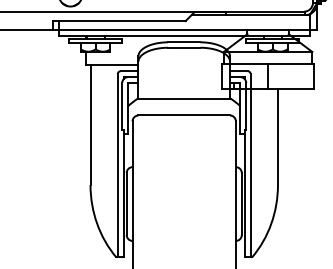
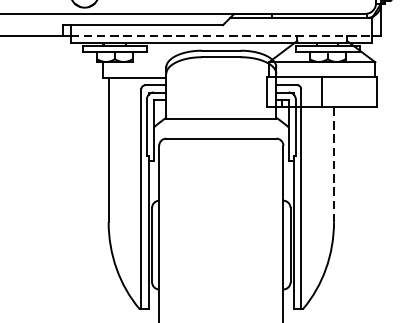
line: (184, 29) -> (221, 35), solid -> dashed
line: (277, 136) -> (333, 163), solid -> dashed

